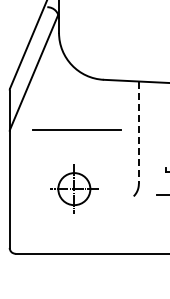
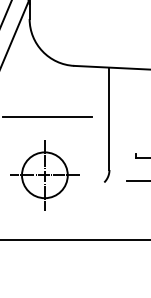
line: (138, 133) -> (109, 119), dashed -> solid
part: (74, 188) -> (45, 174), size x1.43

